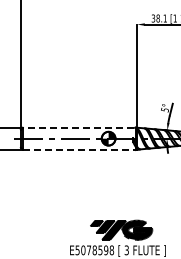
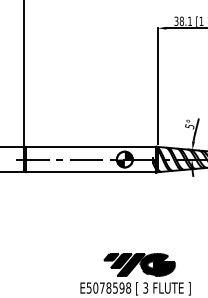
line: (78, 127) -> (90, 146), dashed -> solid
line: (79, 149) -> (91, 172), dashed -> solid

